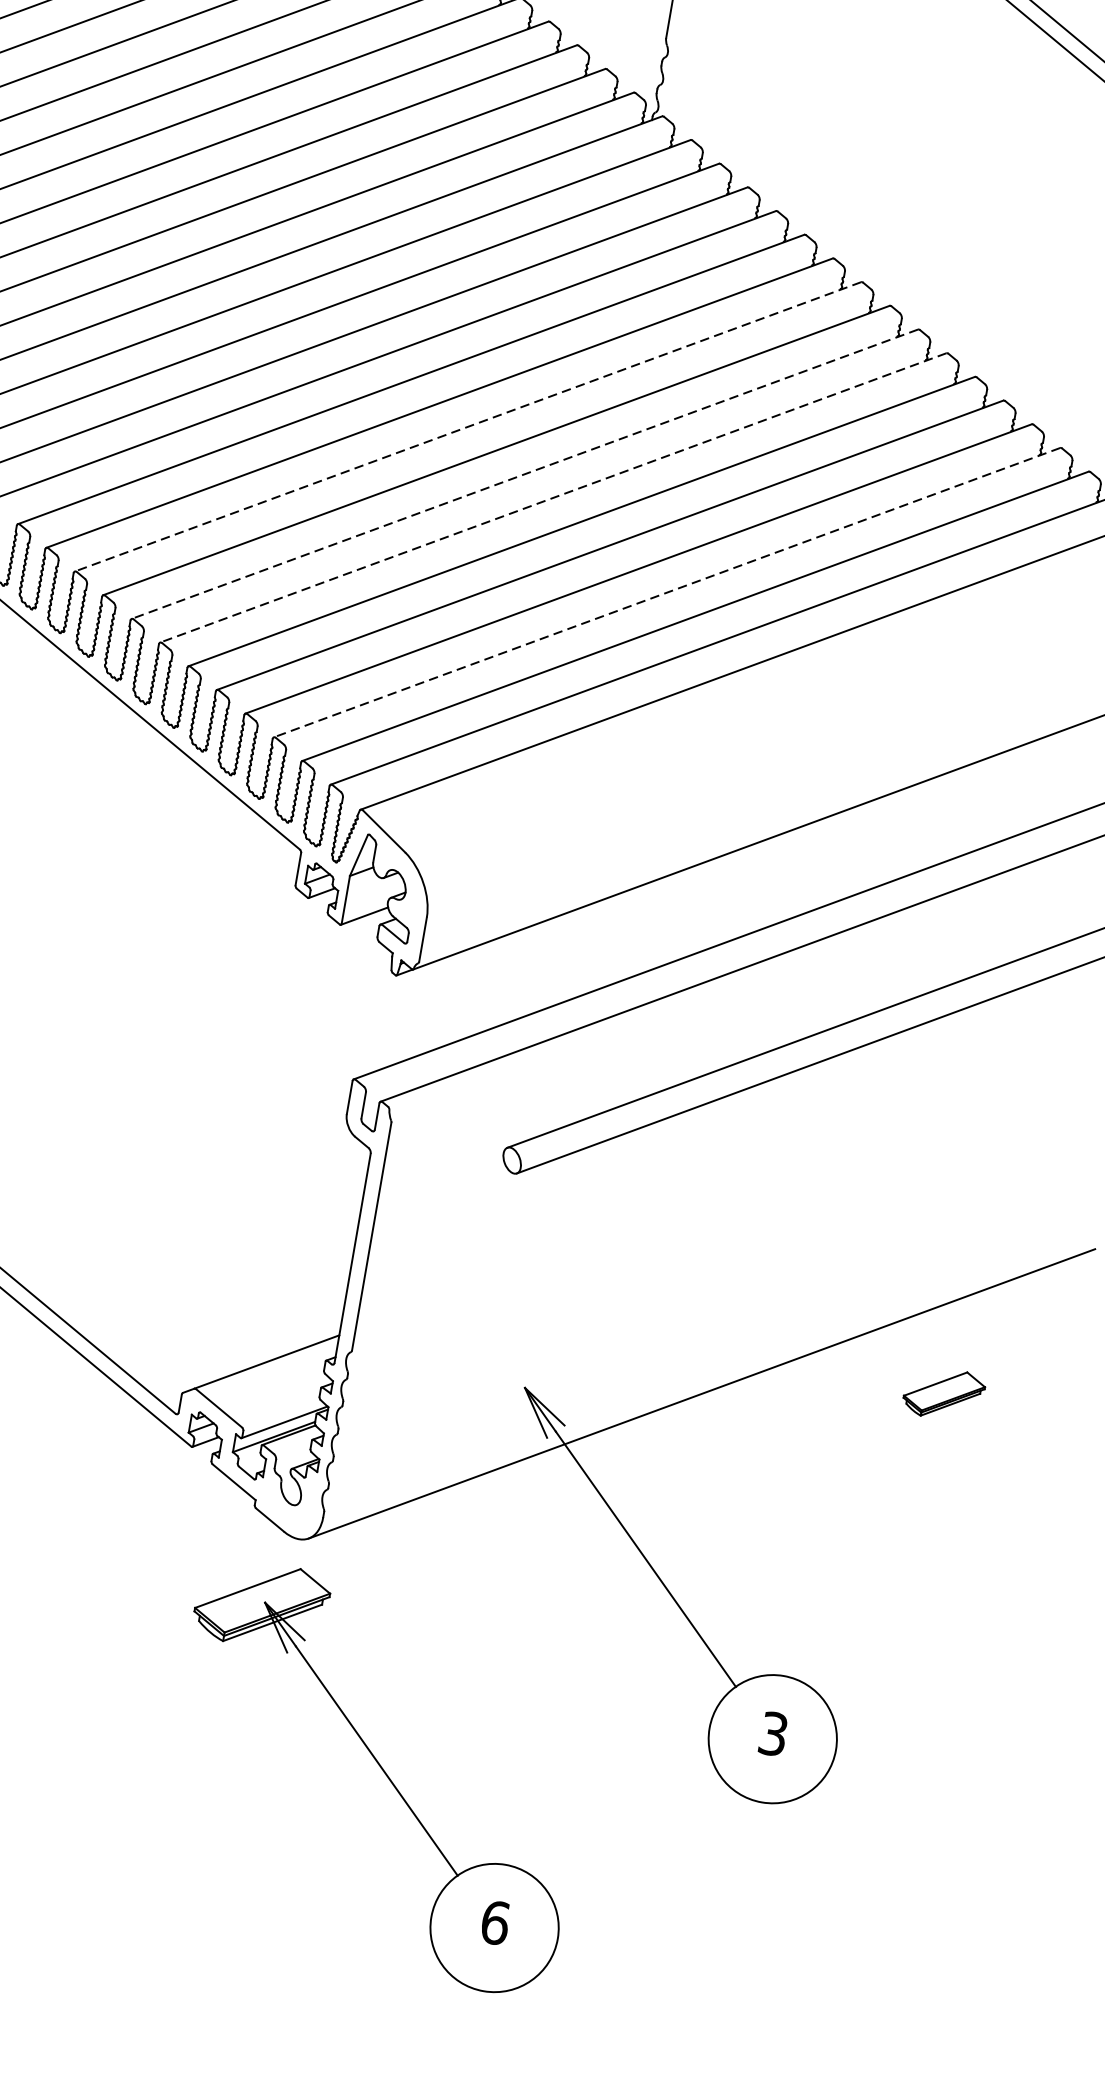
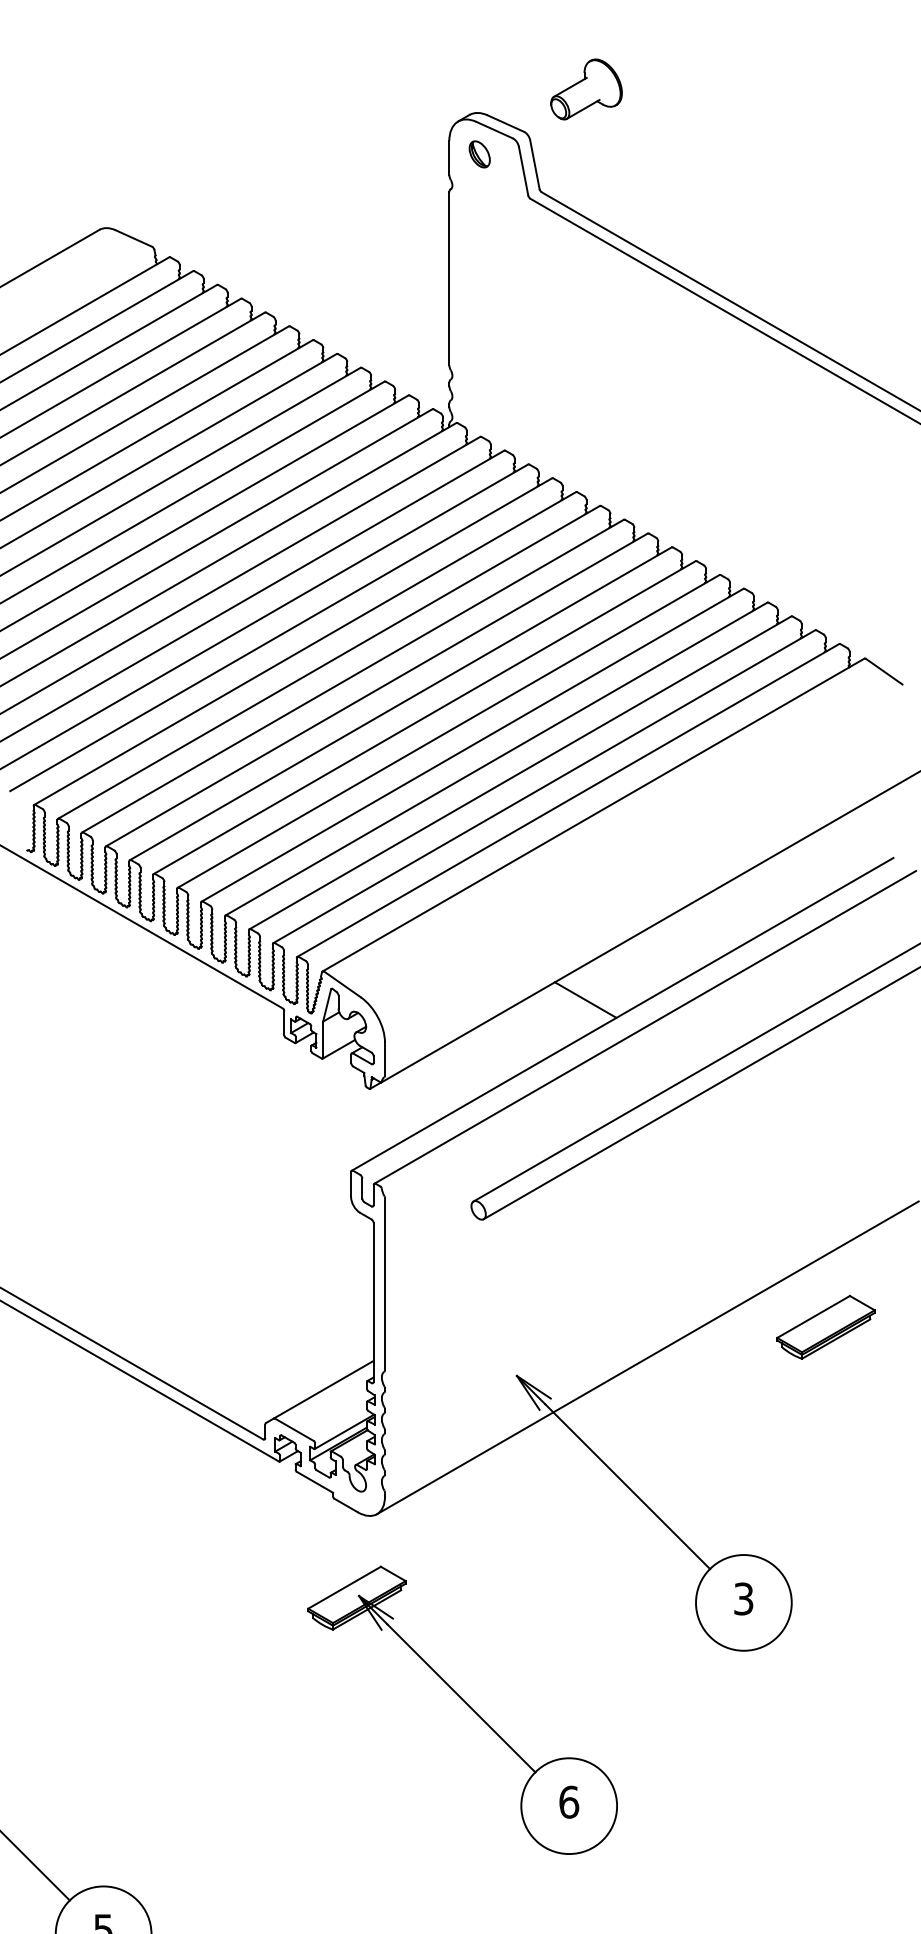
line: (467, 427) -> (352, 676), dashed -> solid
line: (524, 473) -> (400, 703), dashed -> solid
line: (553, 497) -> (424, 717), dashed -> solid
line: (667, 592) -> (520, 772), dashed -> solid
line: (701, 906) -> (585, 999), added
part: (943, 1392) -> (825, 1326), size x1.67
part: (382, 1770) -> (466, 1704), moved

